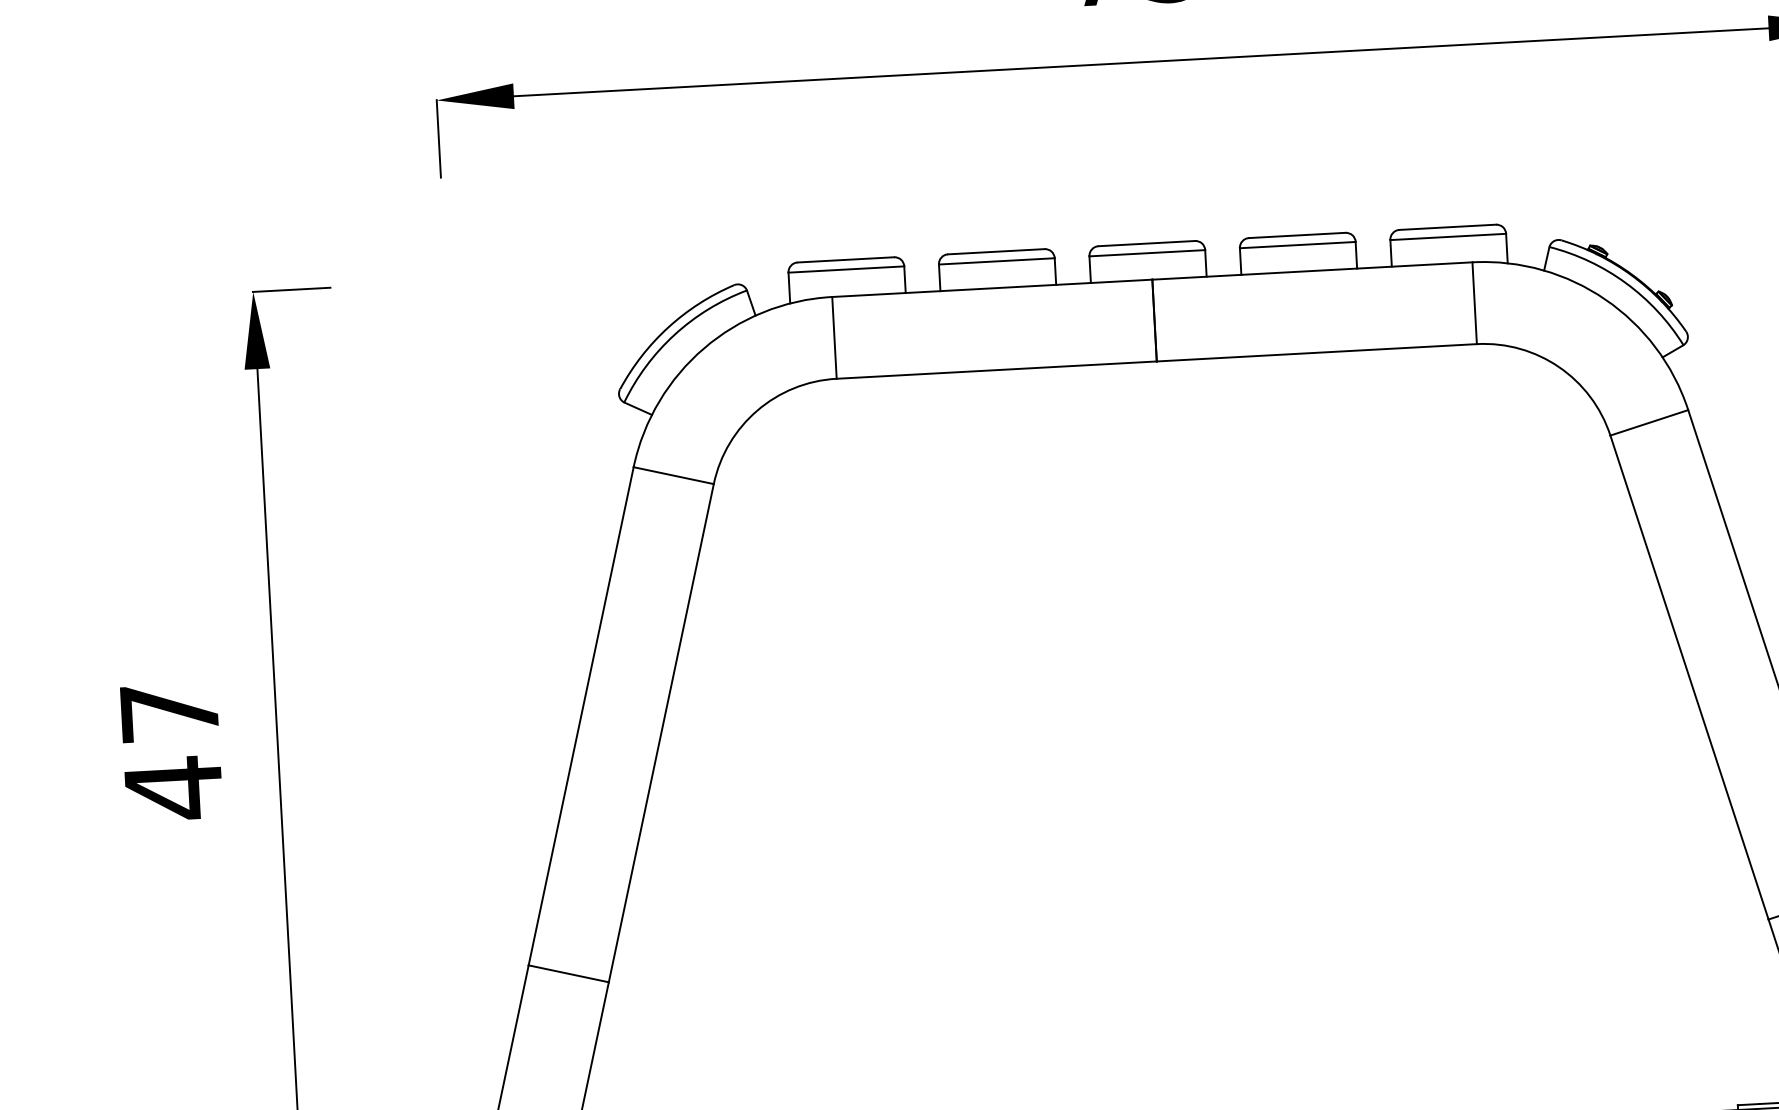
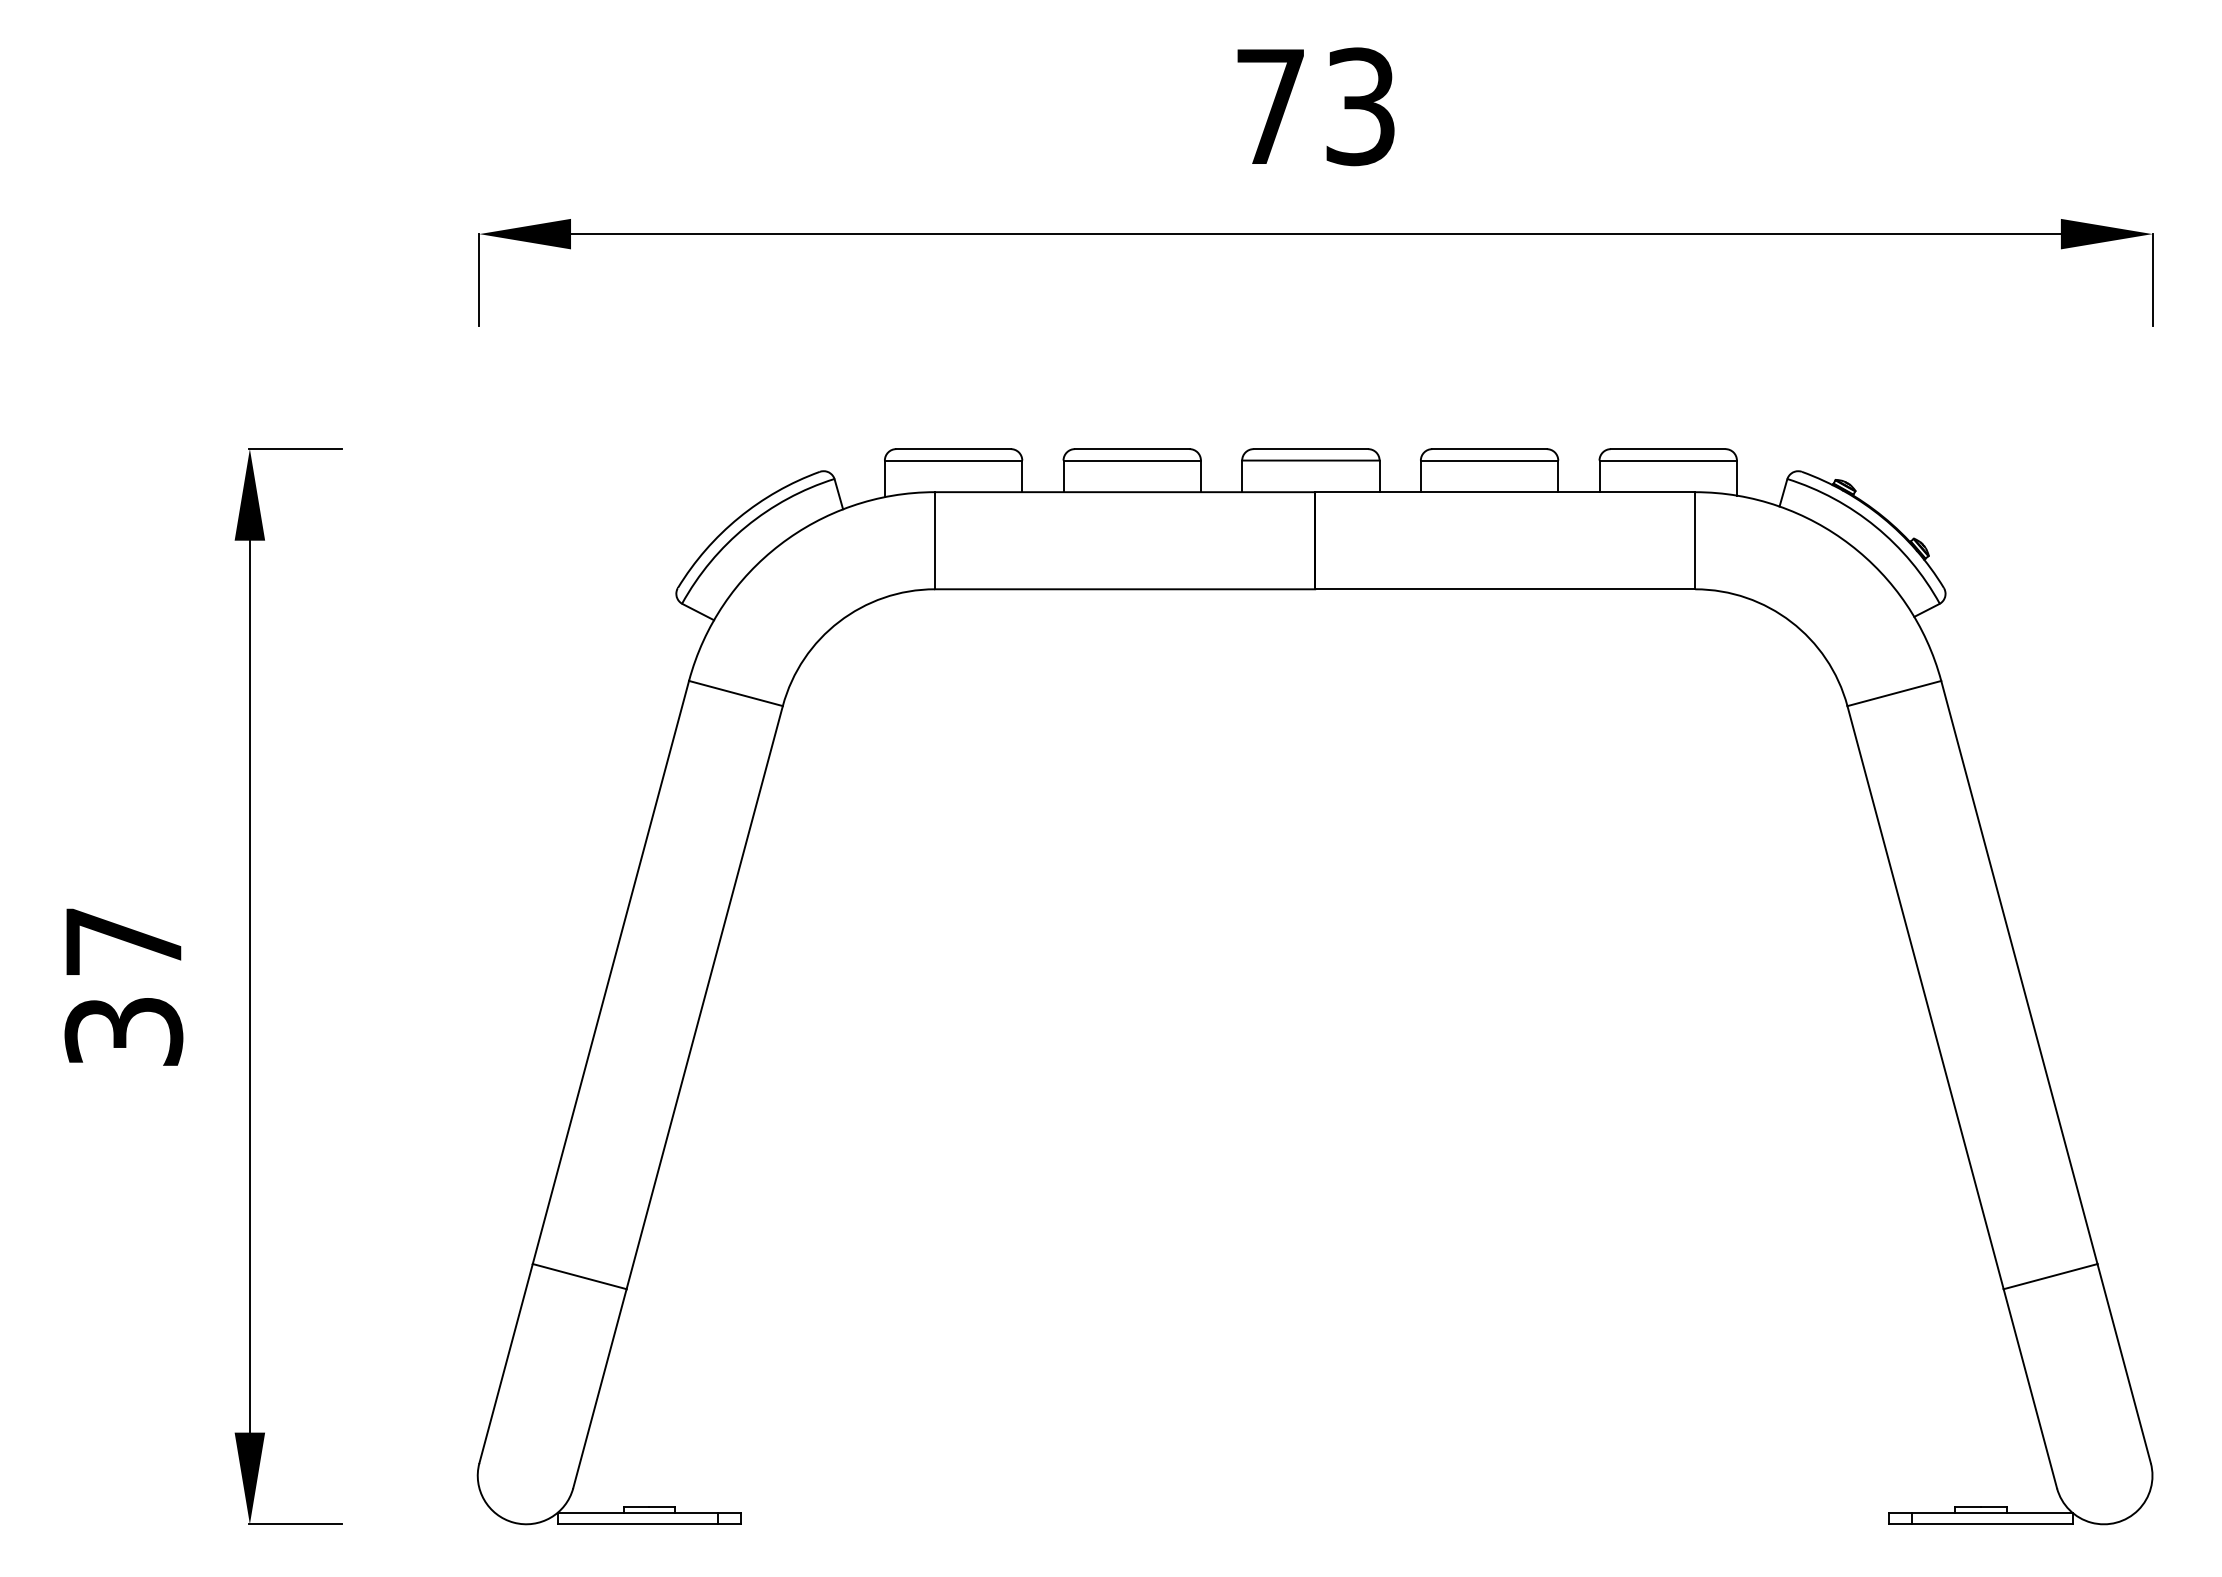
text: (173, 788) -> (123, 1031), 47 -> 37

